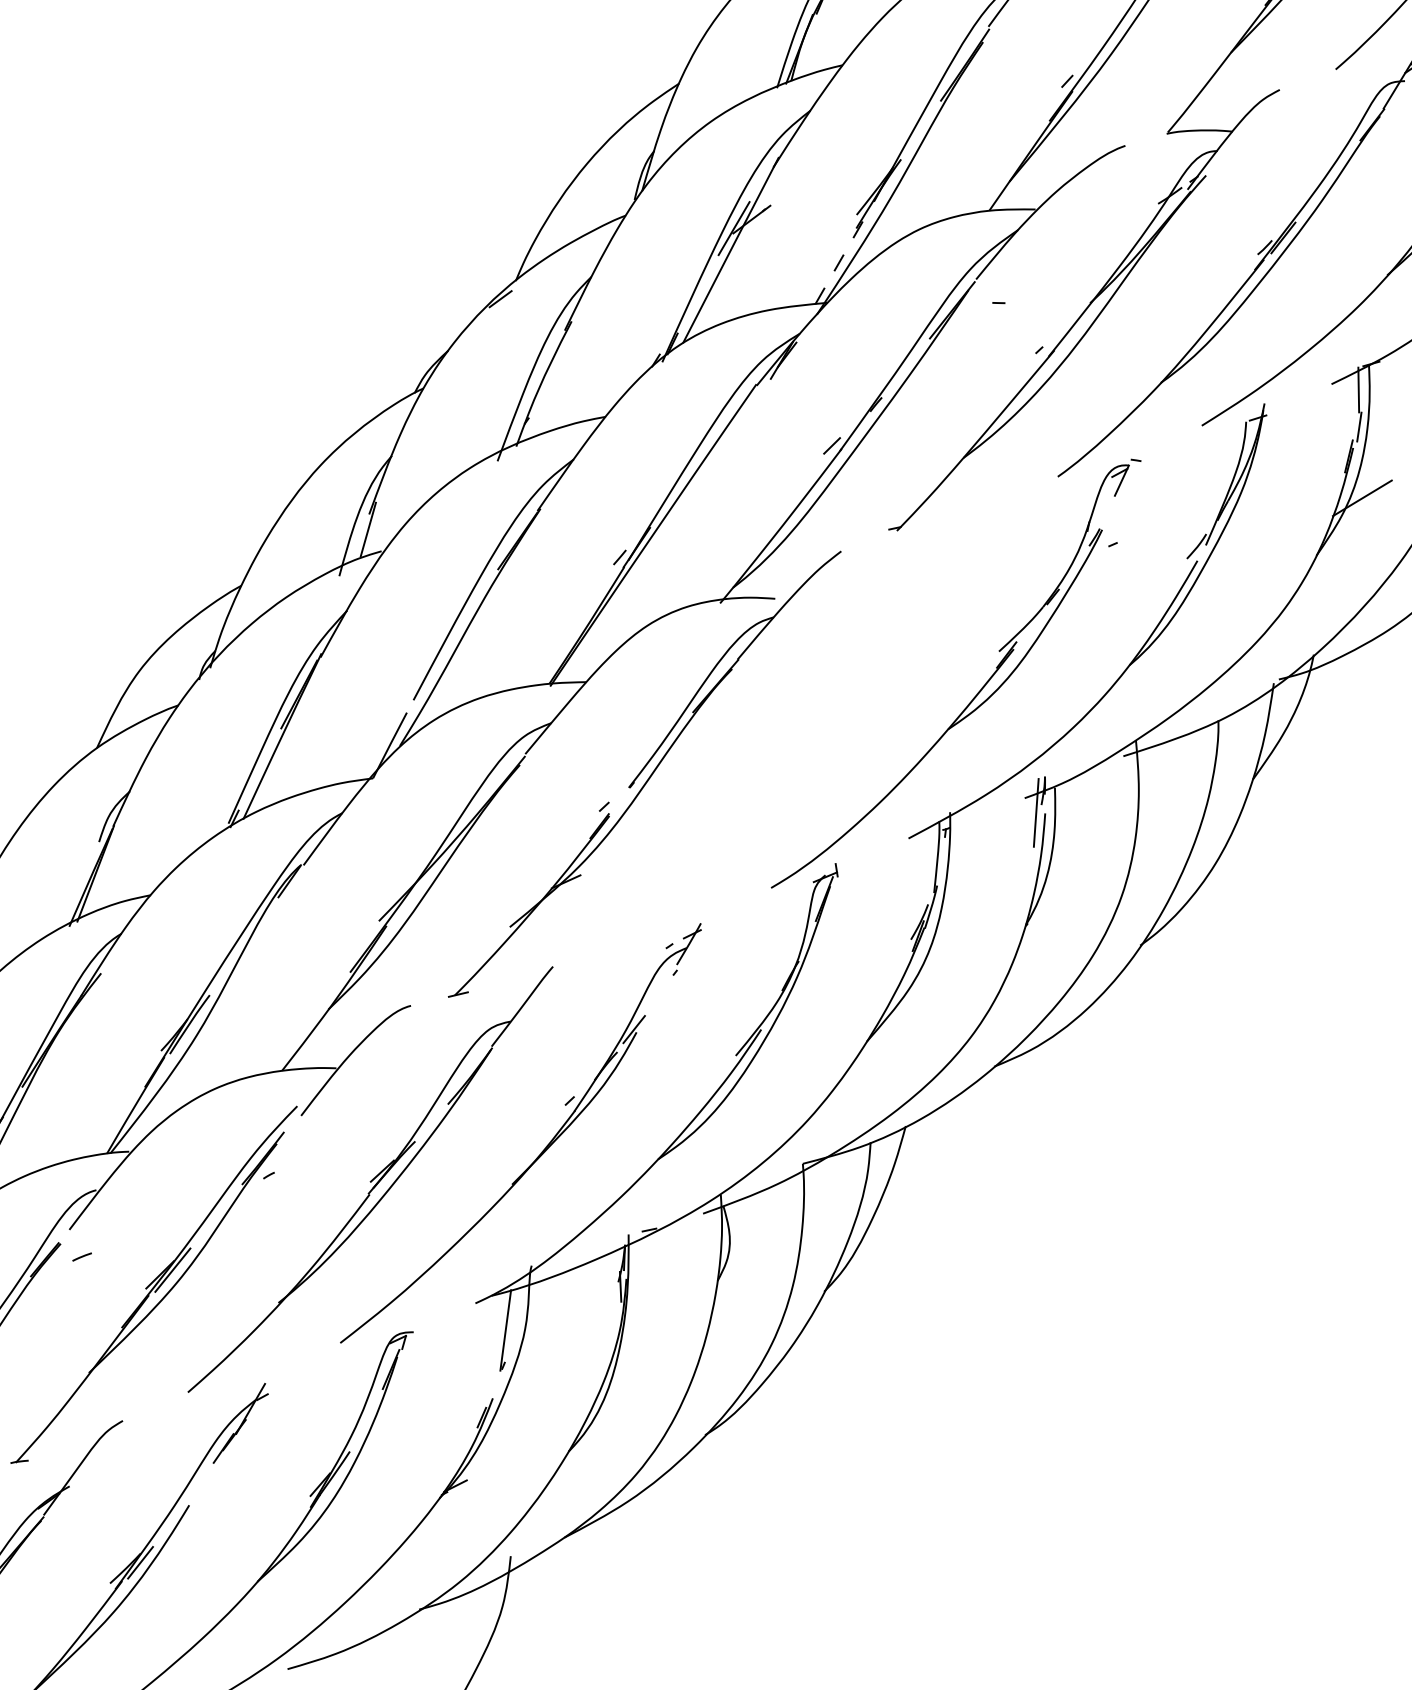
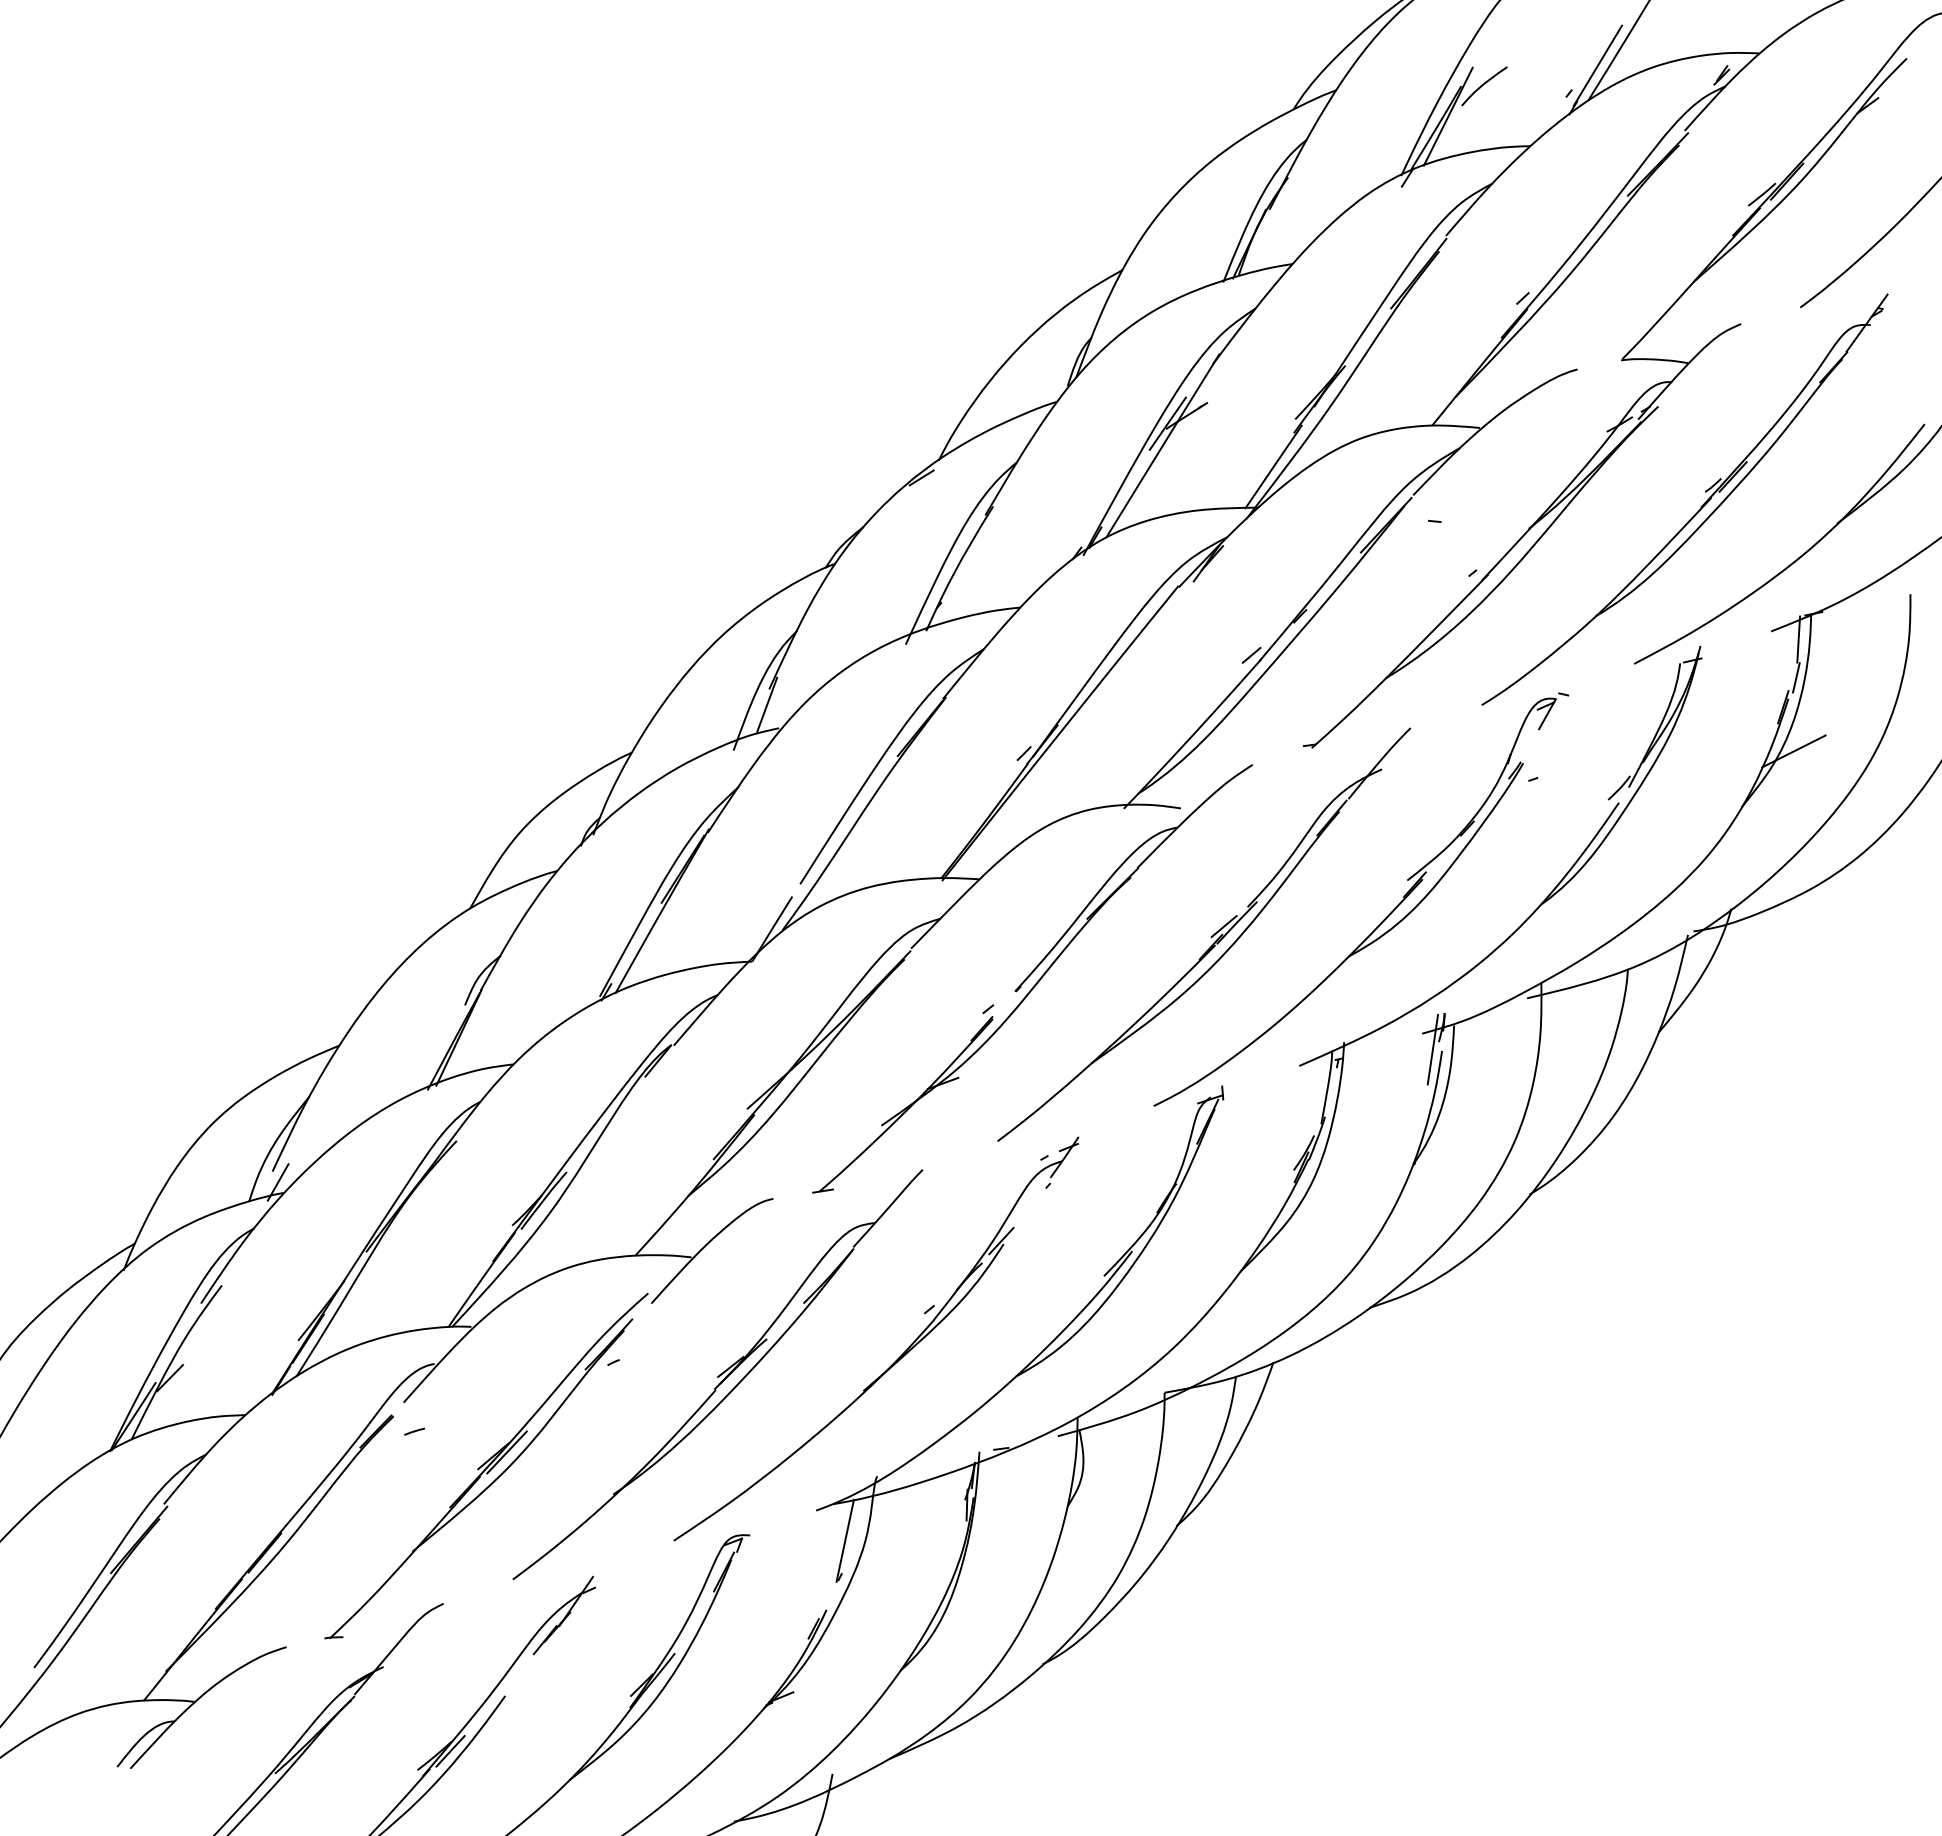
line: (839, 262) -> (1273, 466), dashed -> solid
part: (813, 720) -> (1210, 936), added

